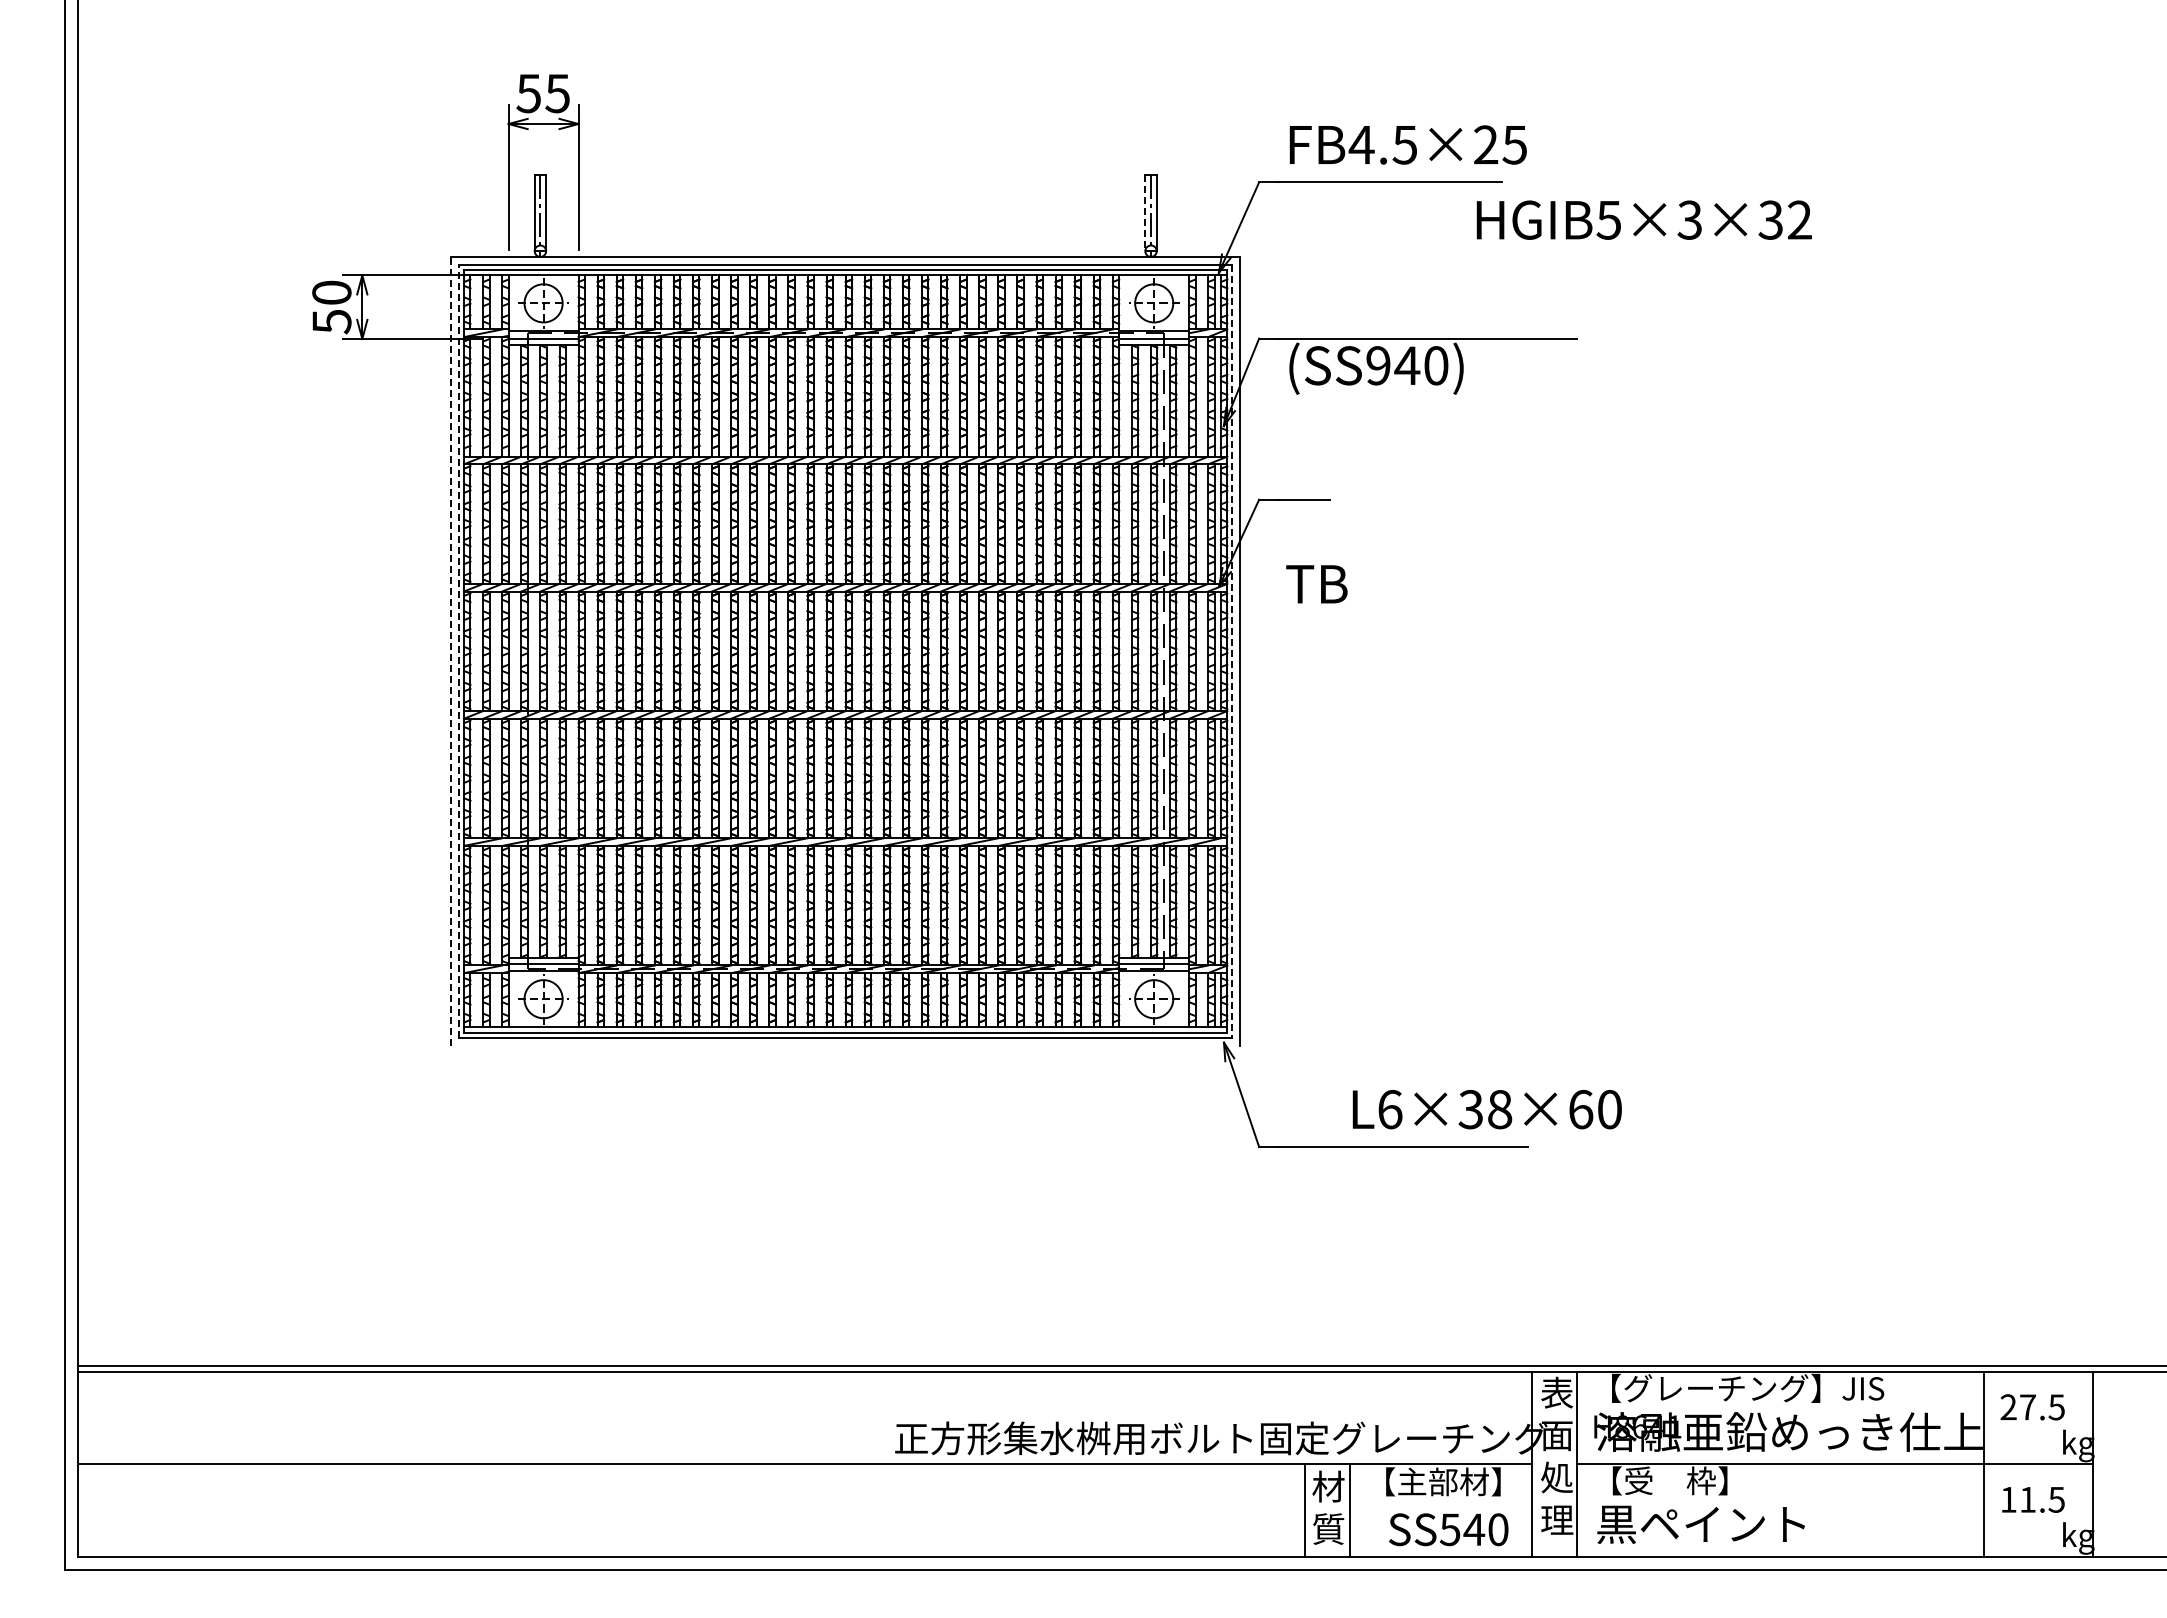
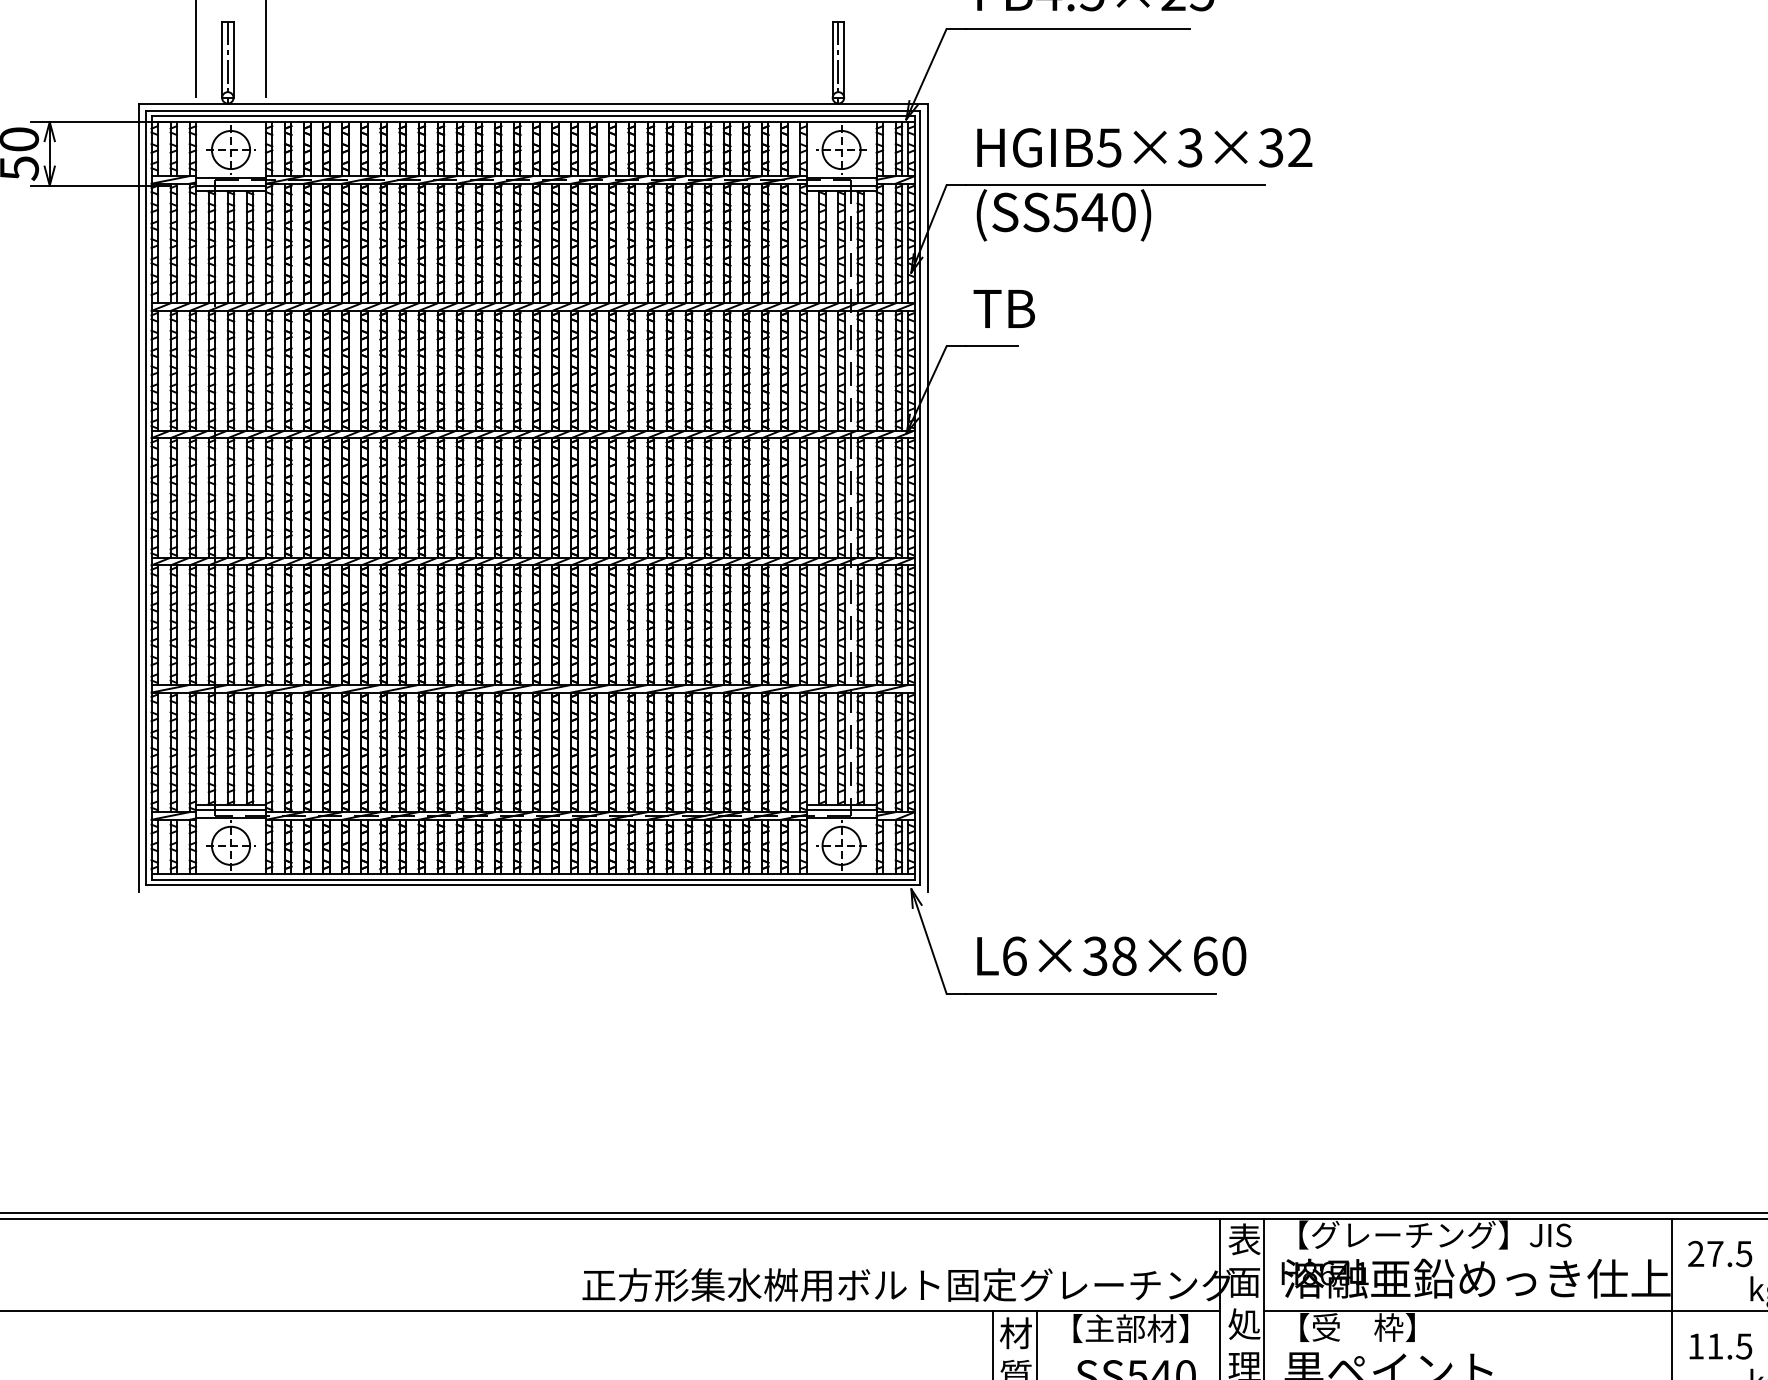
line: (1145, 213) -> (832, 60), dashed -> solid
text: (1643, 219) -> (1143, 147), moved
text: (1377, 365) -> (1064, 212), (SS940) -> (SS540)
text: (1316, 584) -> (1003, 309), moved
line: (451, 650) -> (138, 497), dashed -> solid
line: (459, 651) -> (146, 498), dashed -> solid
line: (1232, 651) -> (919, 498), dashed -> solid
text: (1486, 1109) -> (1110, 956), moved

